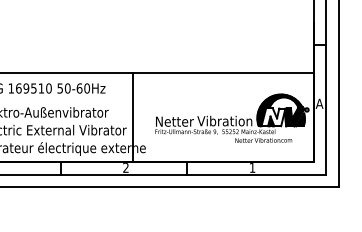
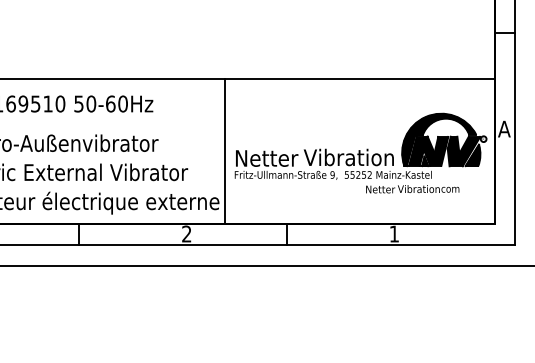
line: (133, 117) -> (225, 151), moved
fill: (273, 117) -> (428, 151), added

